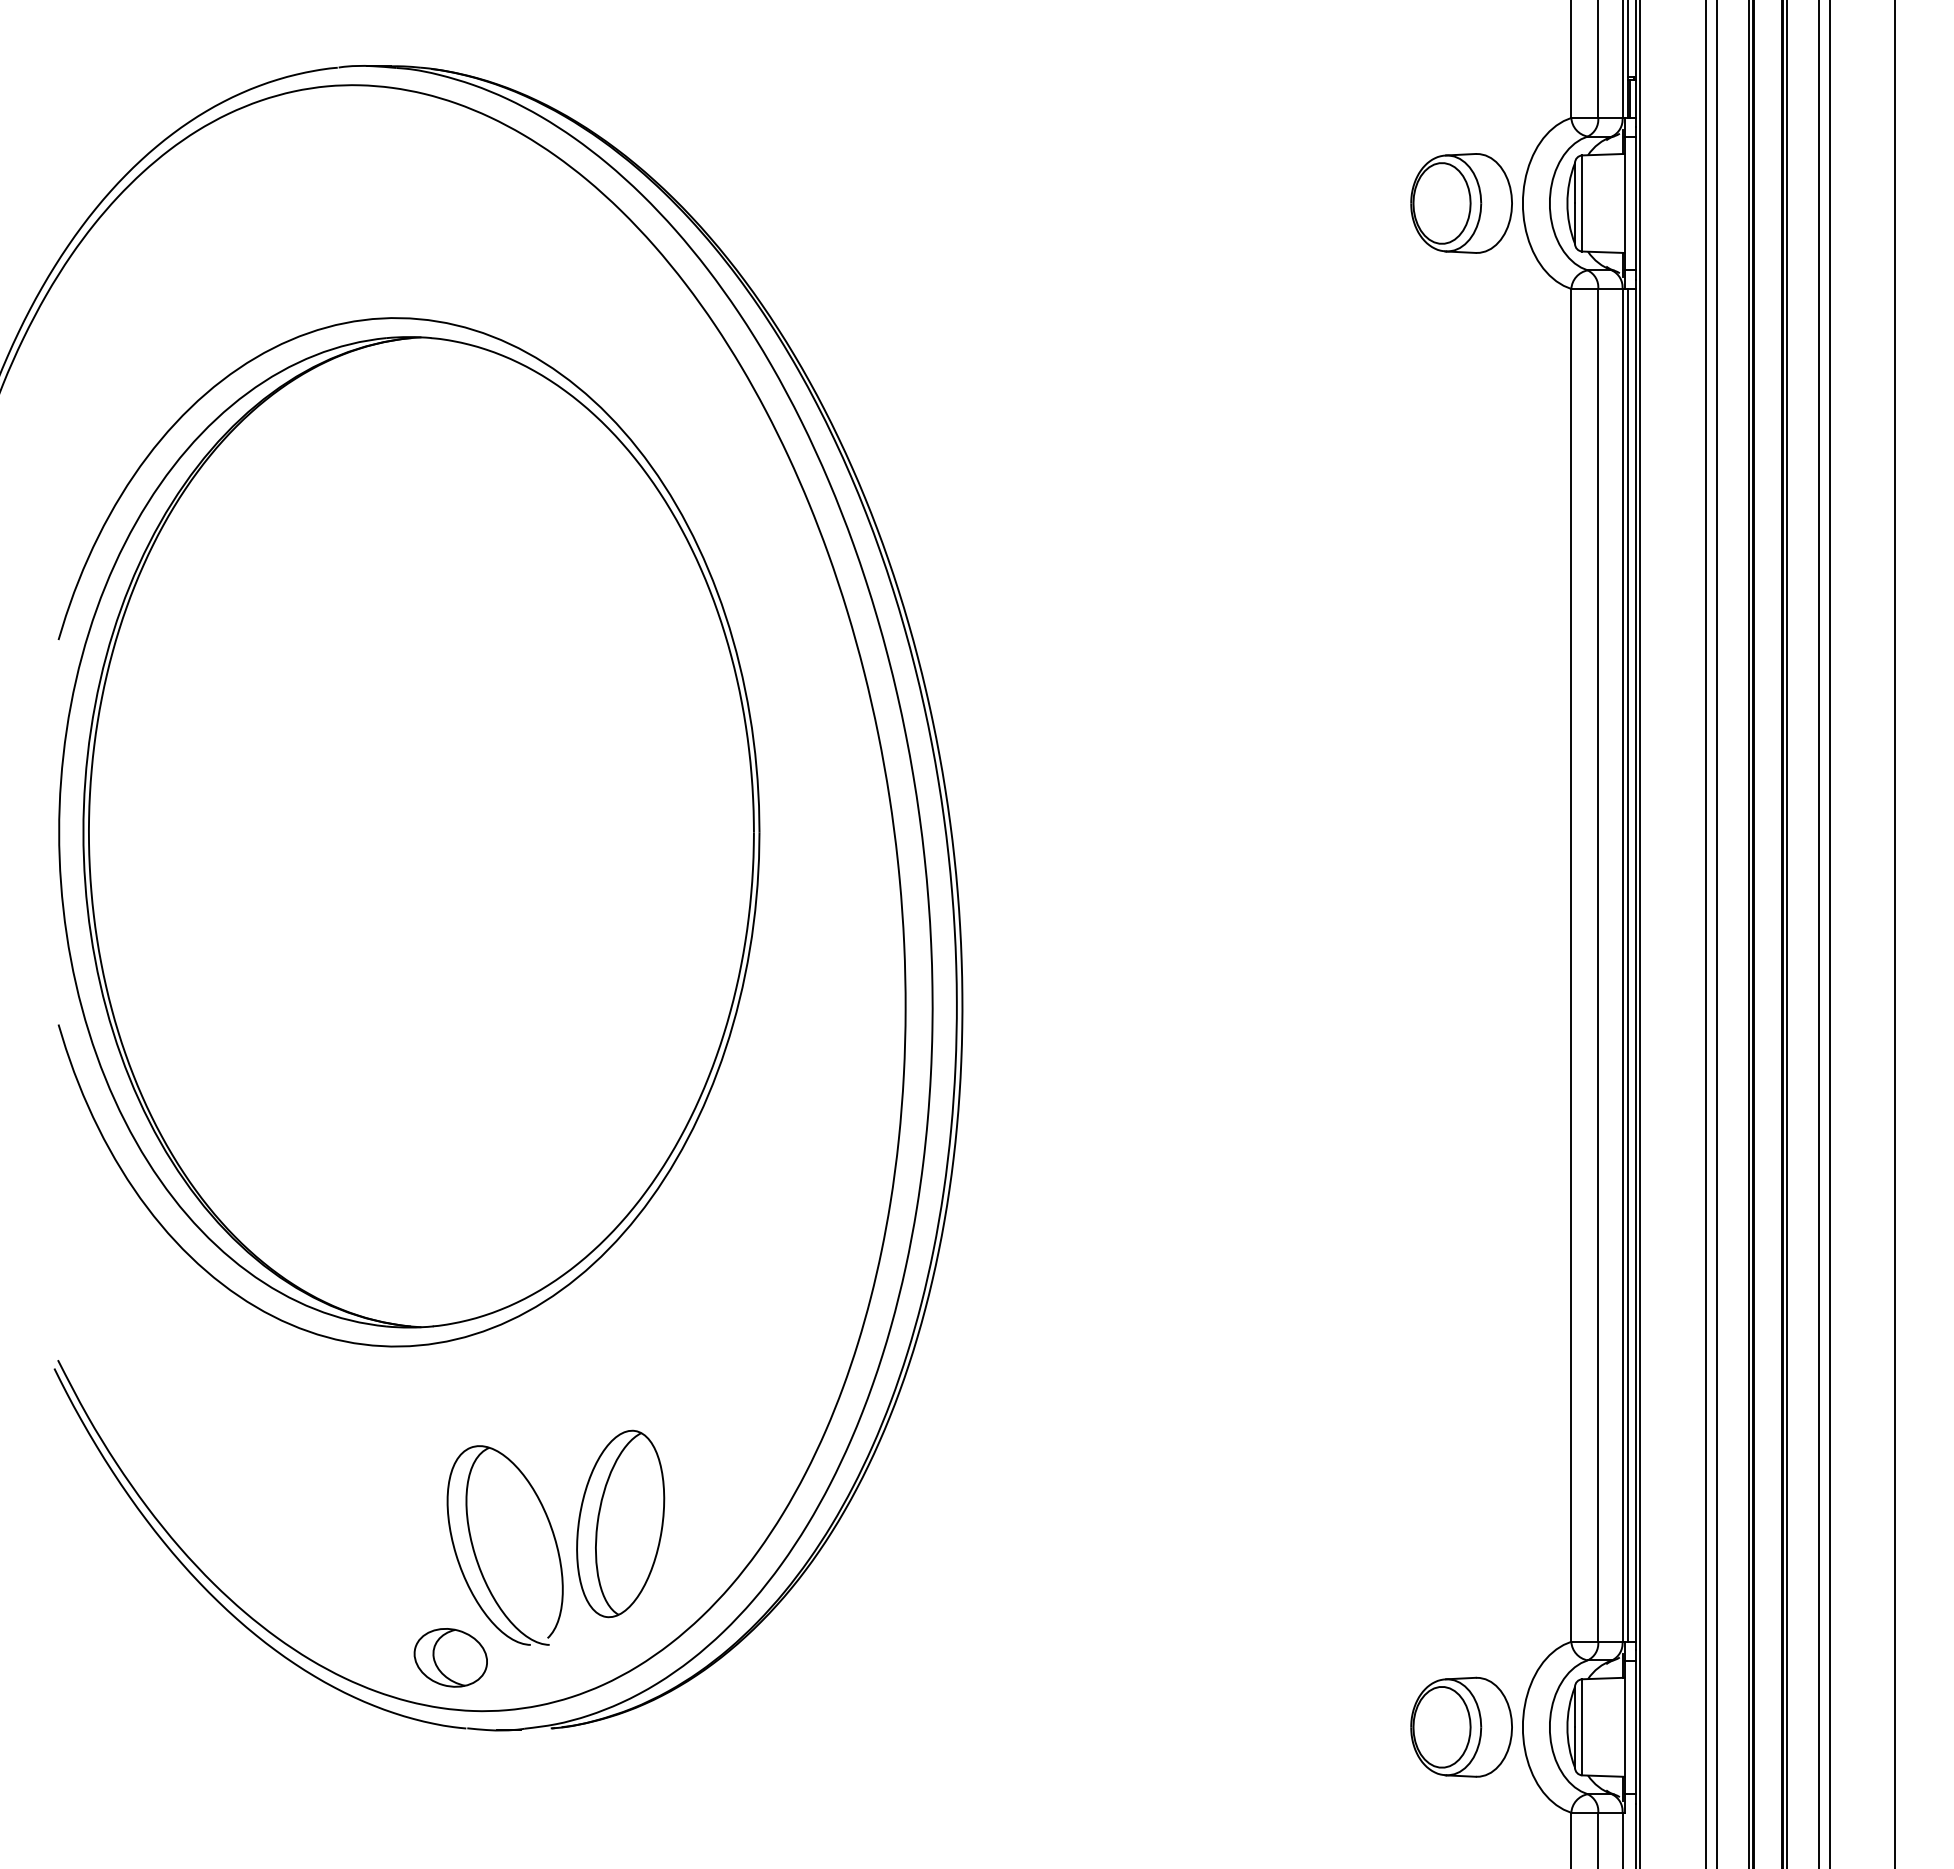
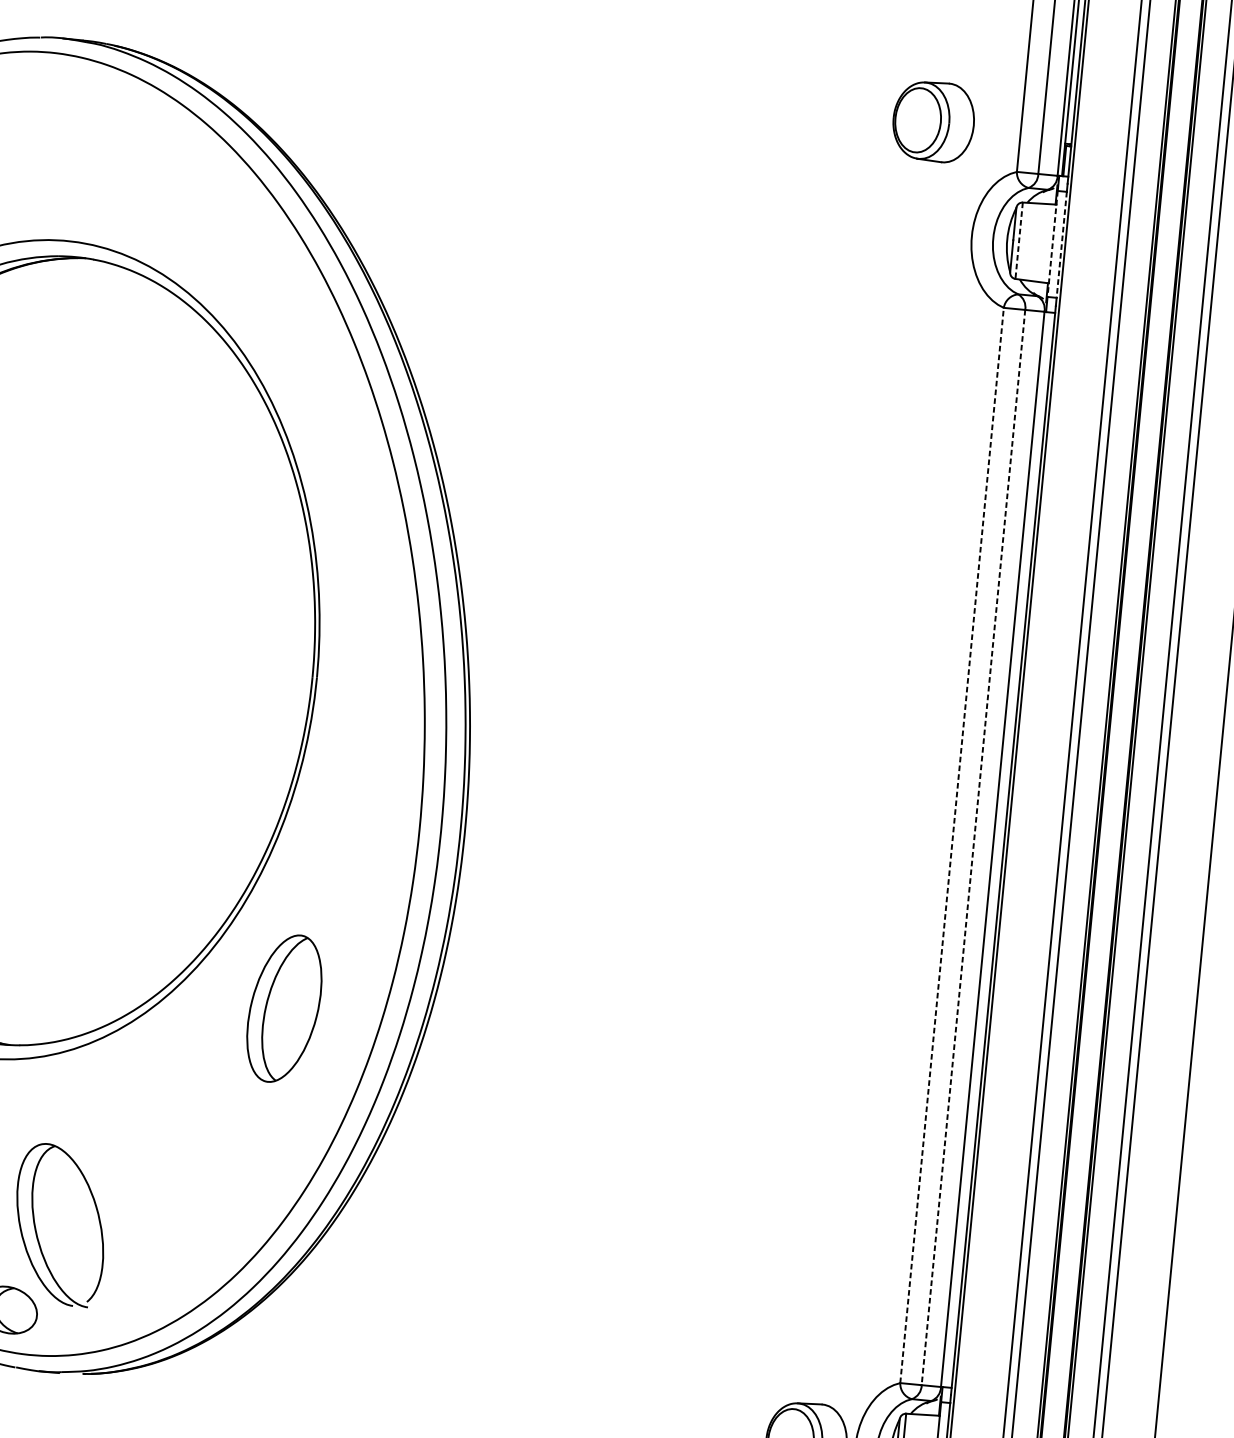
part: (1461, 203) -> (933, 121), moved
line: (1582, 203) -> (1019, 240), solid -> dashed
line: (1624, 203) -> (1052, 243), solid -> dashed
line: (1635, 203) -> (1061, 244), solid -> dashed
line: (1571, 964) -> (952, 844), solid -> dashed
line: (1598, 965) -> (973, 847), solid -> dashed
line: (1628, 965) -> (997, 849), removed
part: (620, 1523) -> (284, 1008), moved

